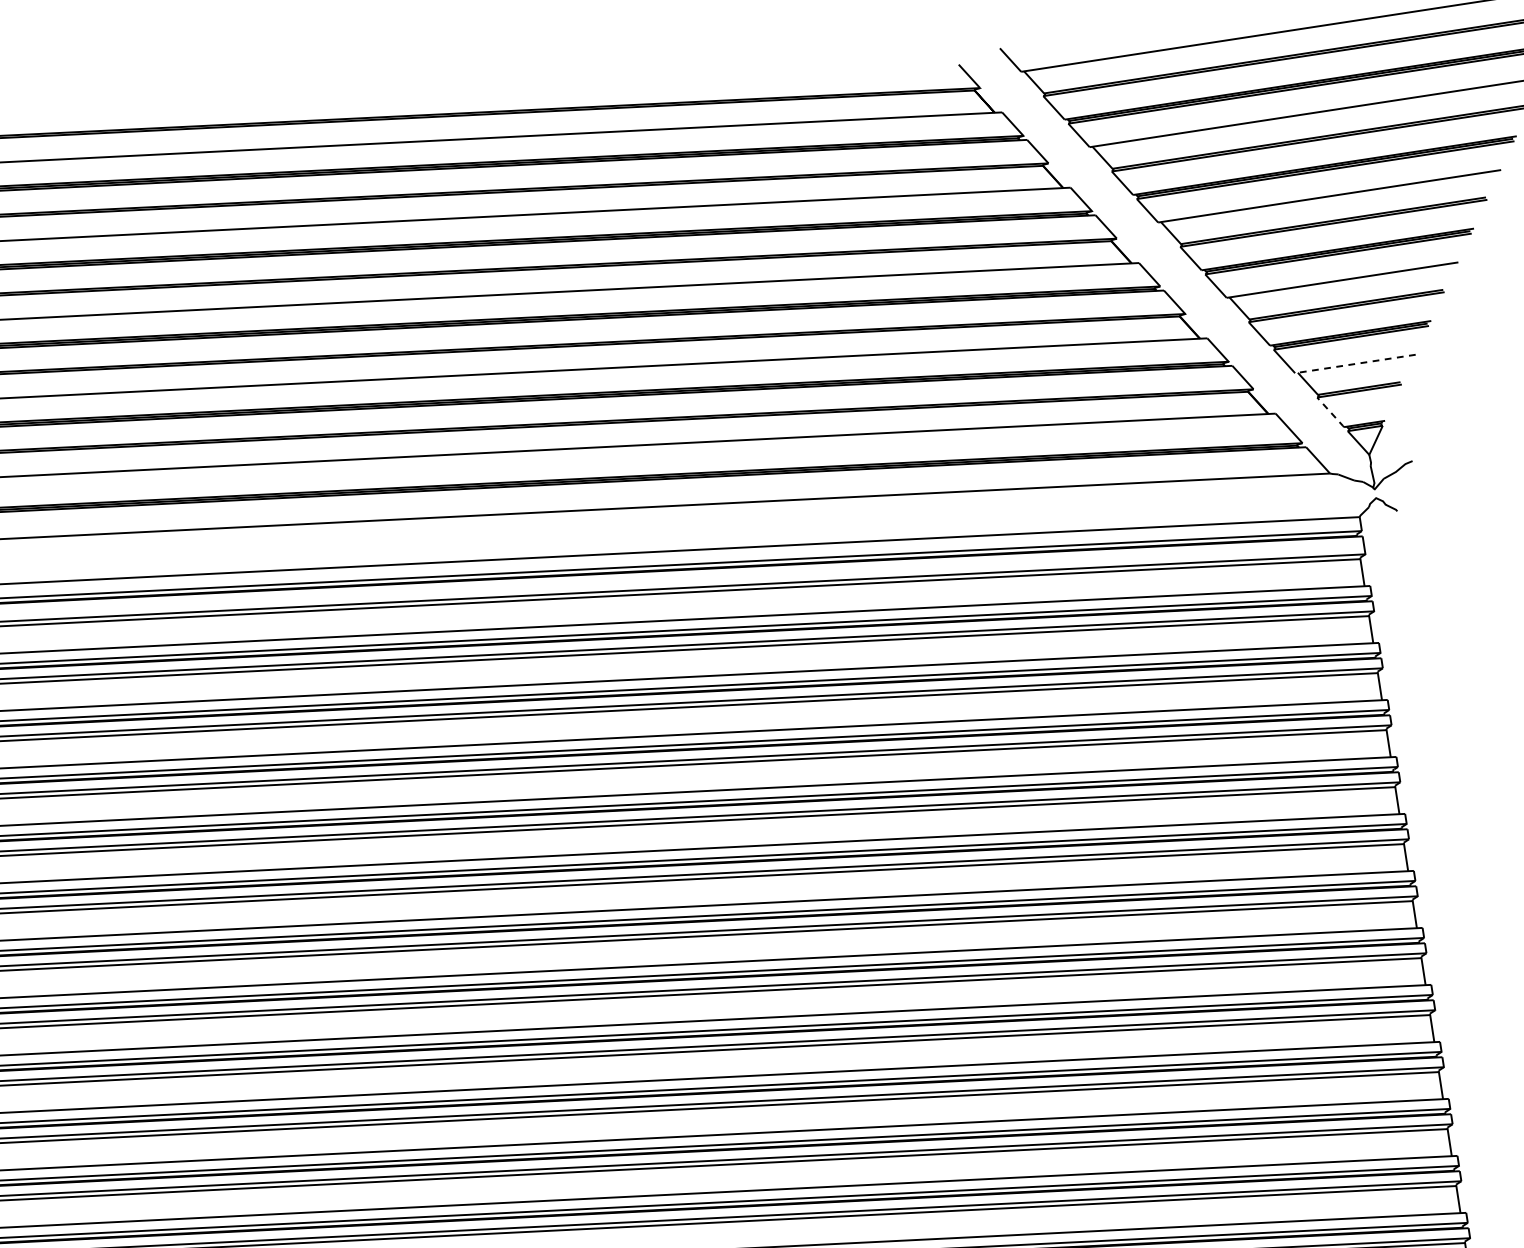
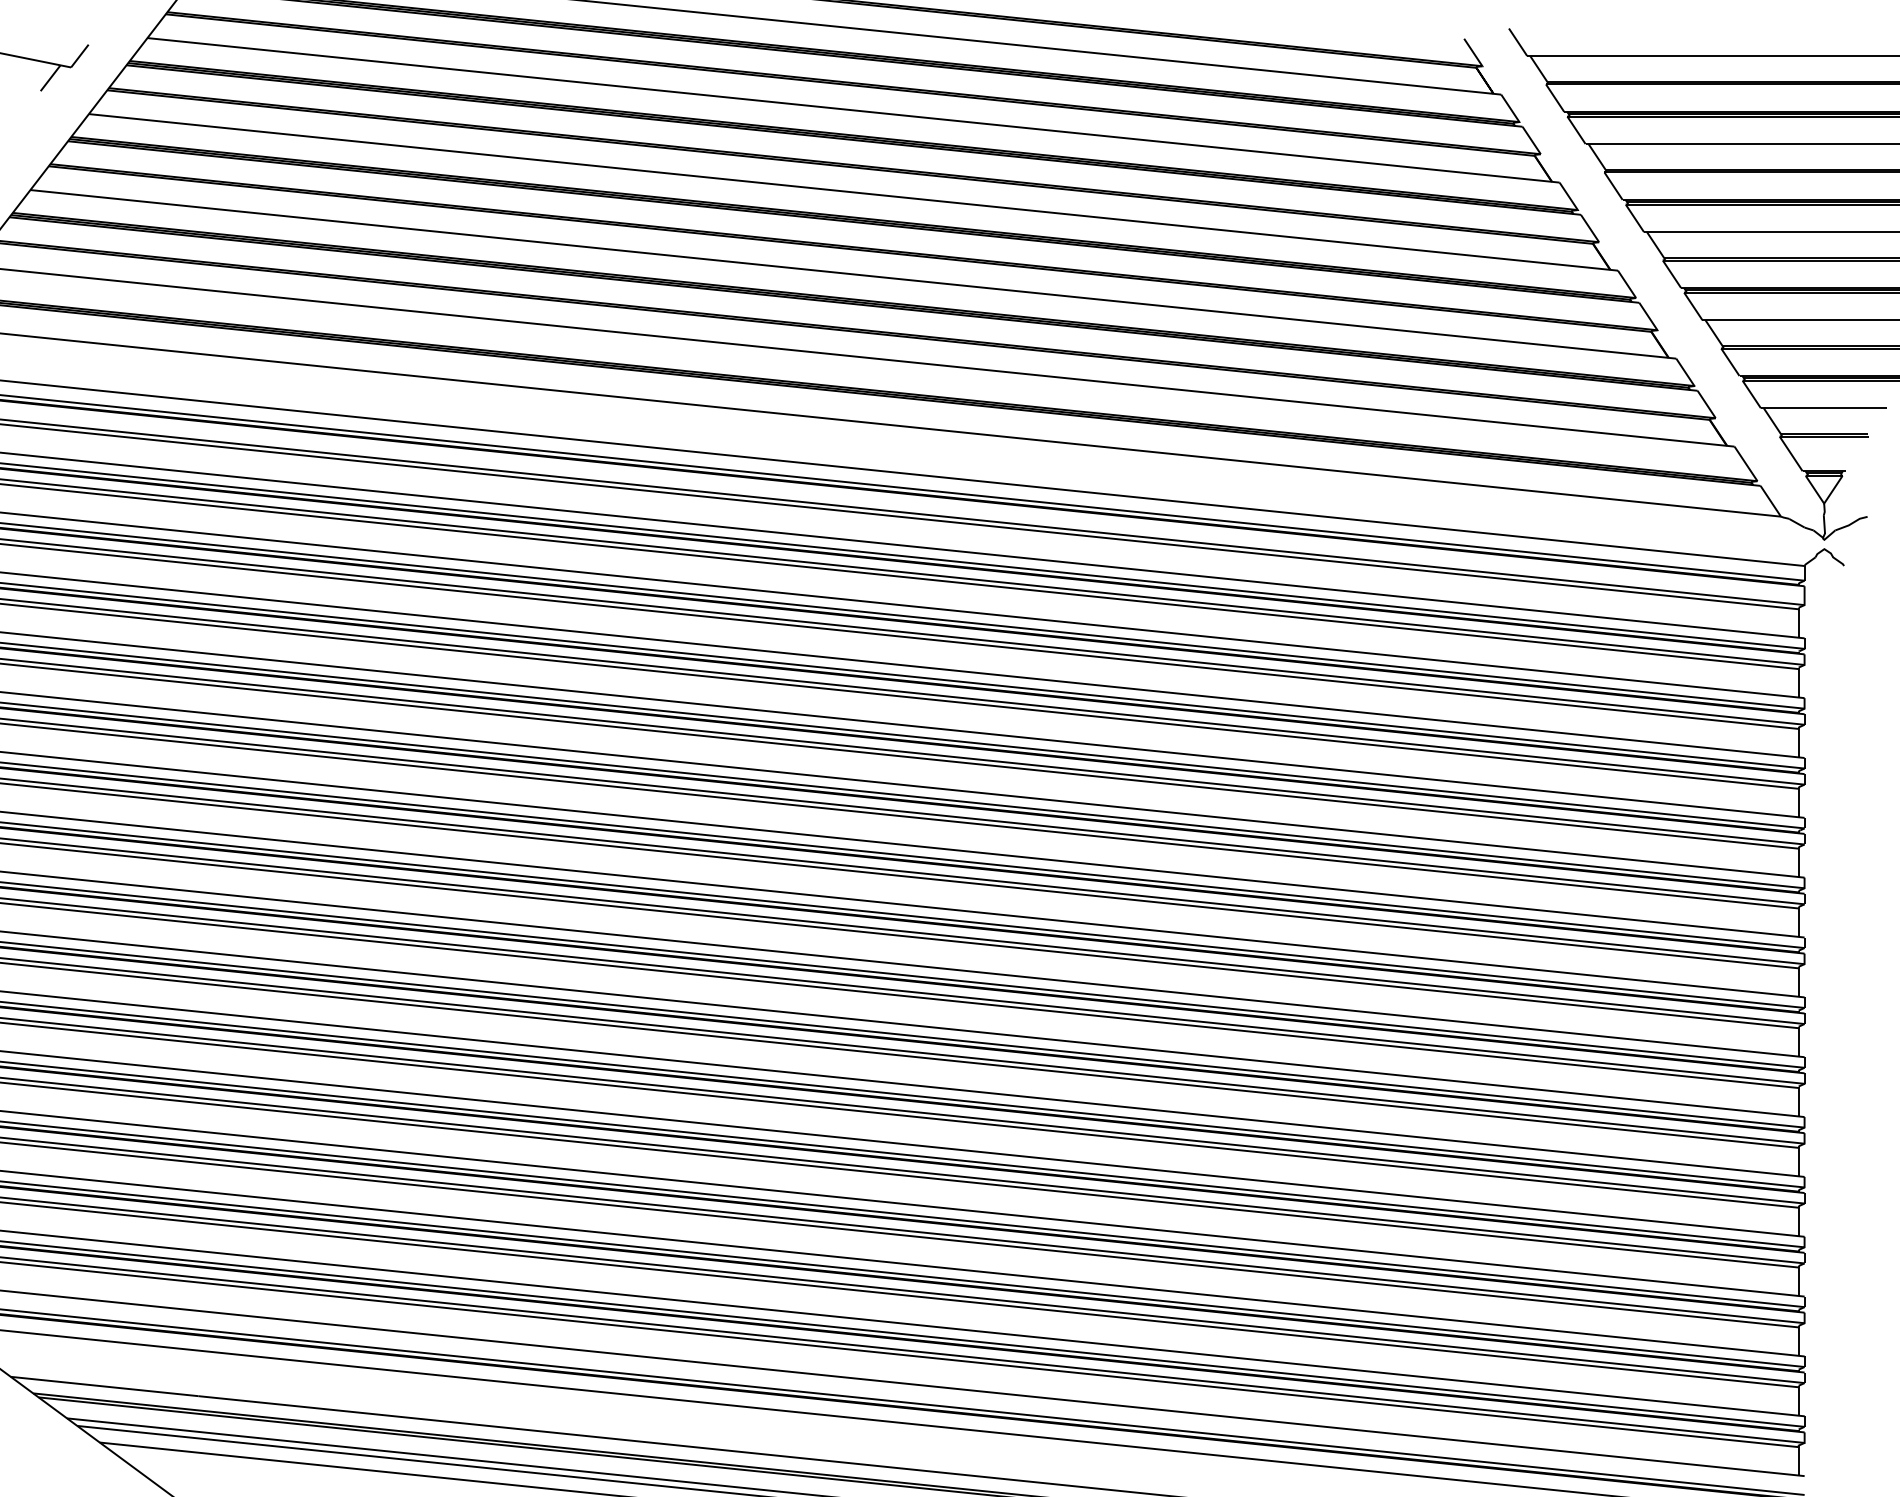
line: (1354, 364) -> (1823, 408), dashed -> solid
line: (1330, 411) -> (1791, 453), dashed -> solid

